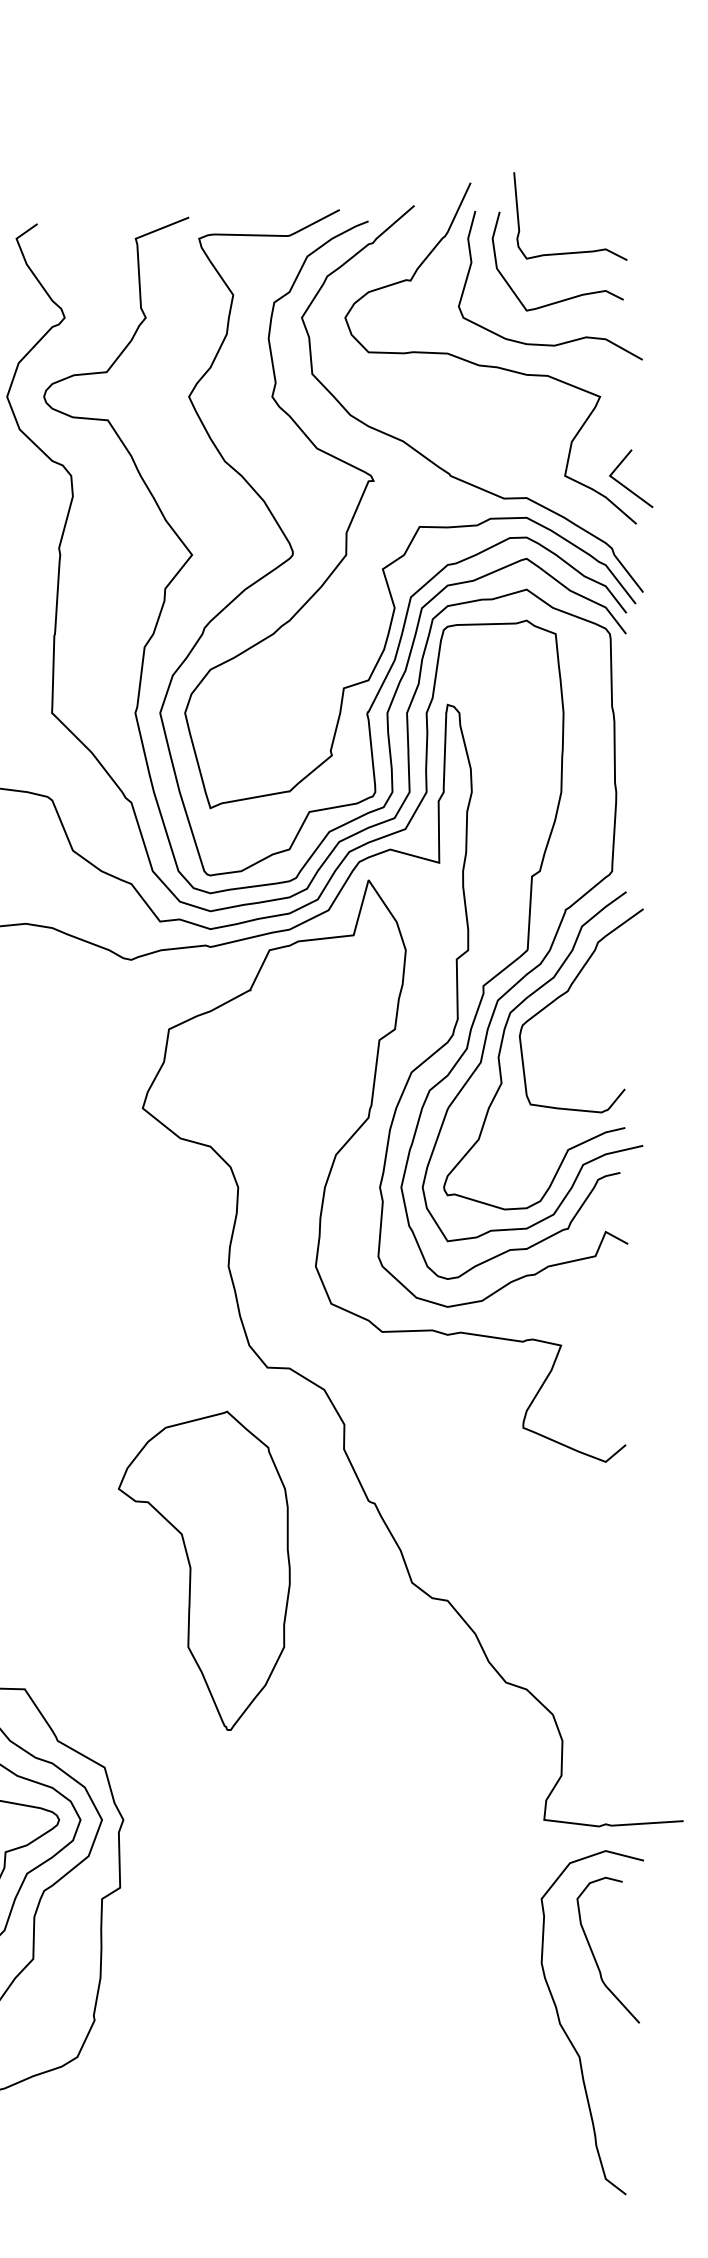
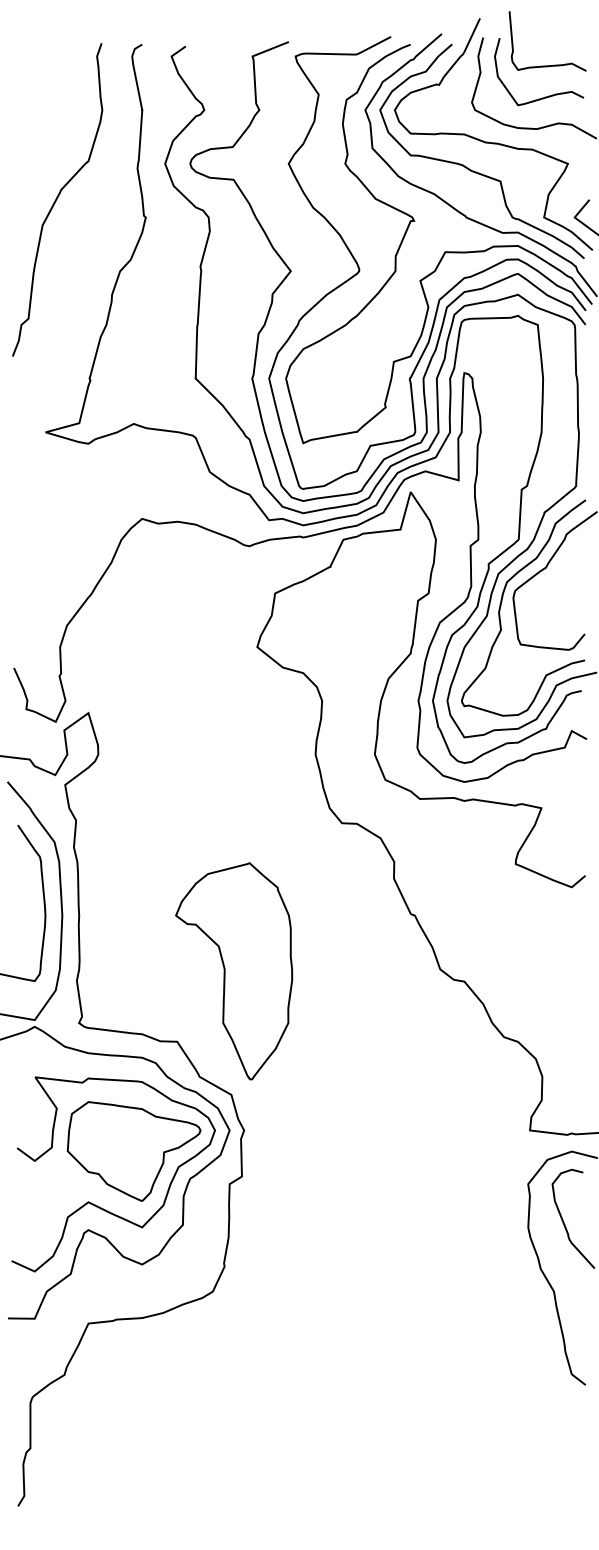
curve: (453, 402) -> (468, 167), added
part: (204, 1571) -> (234, 971), moved

